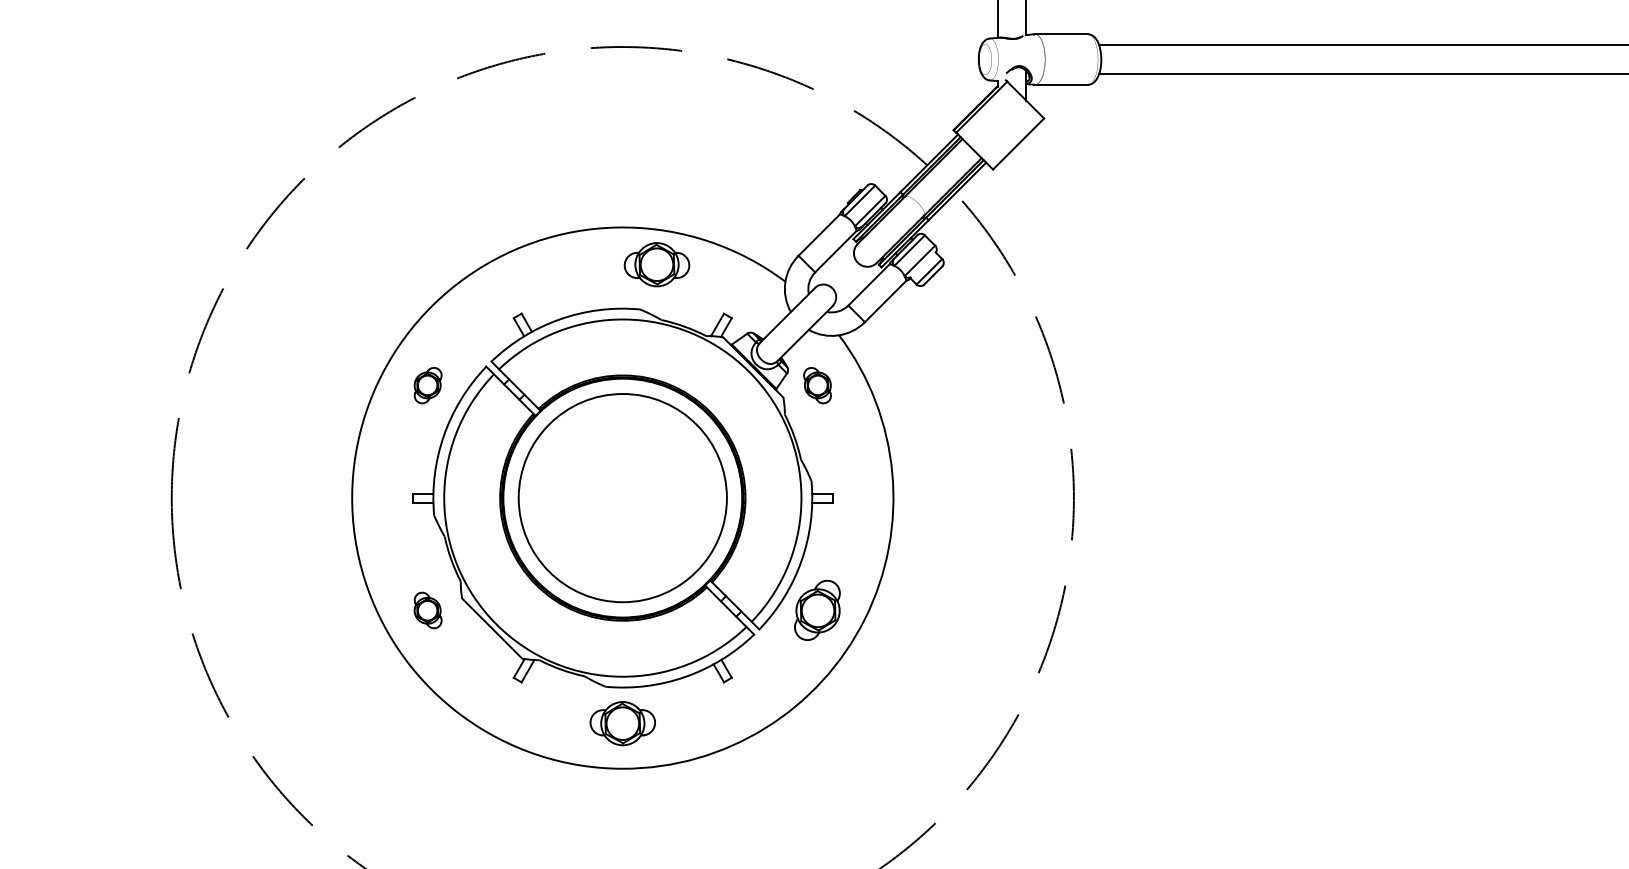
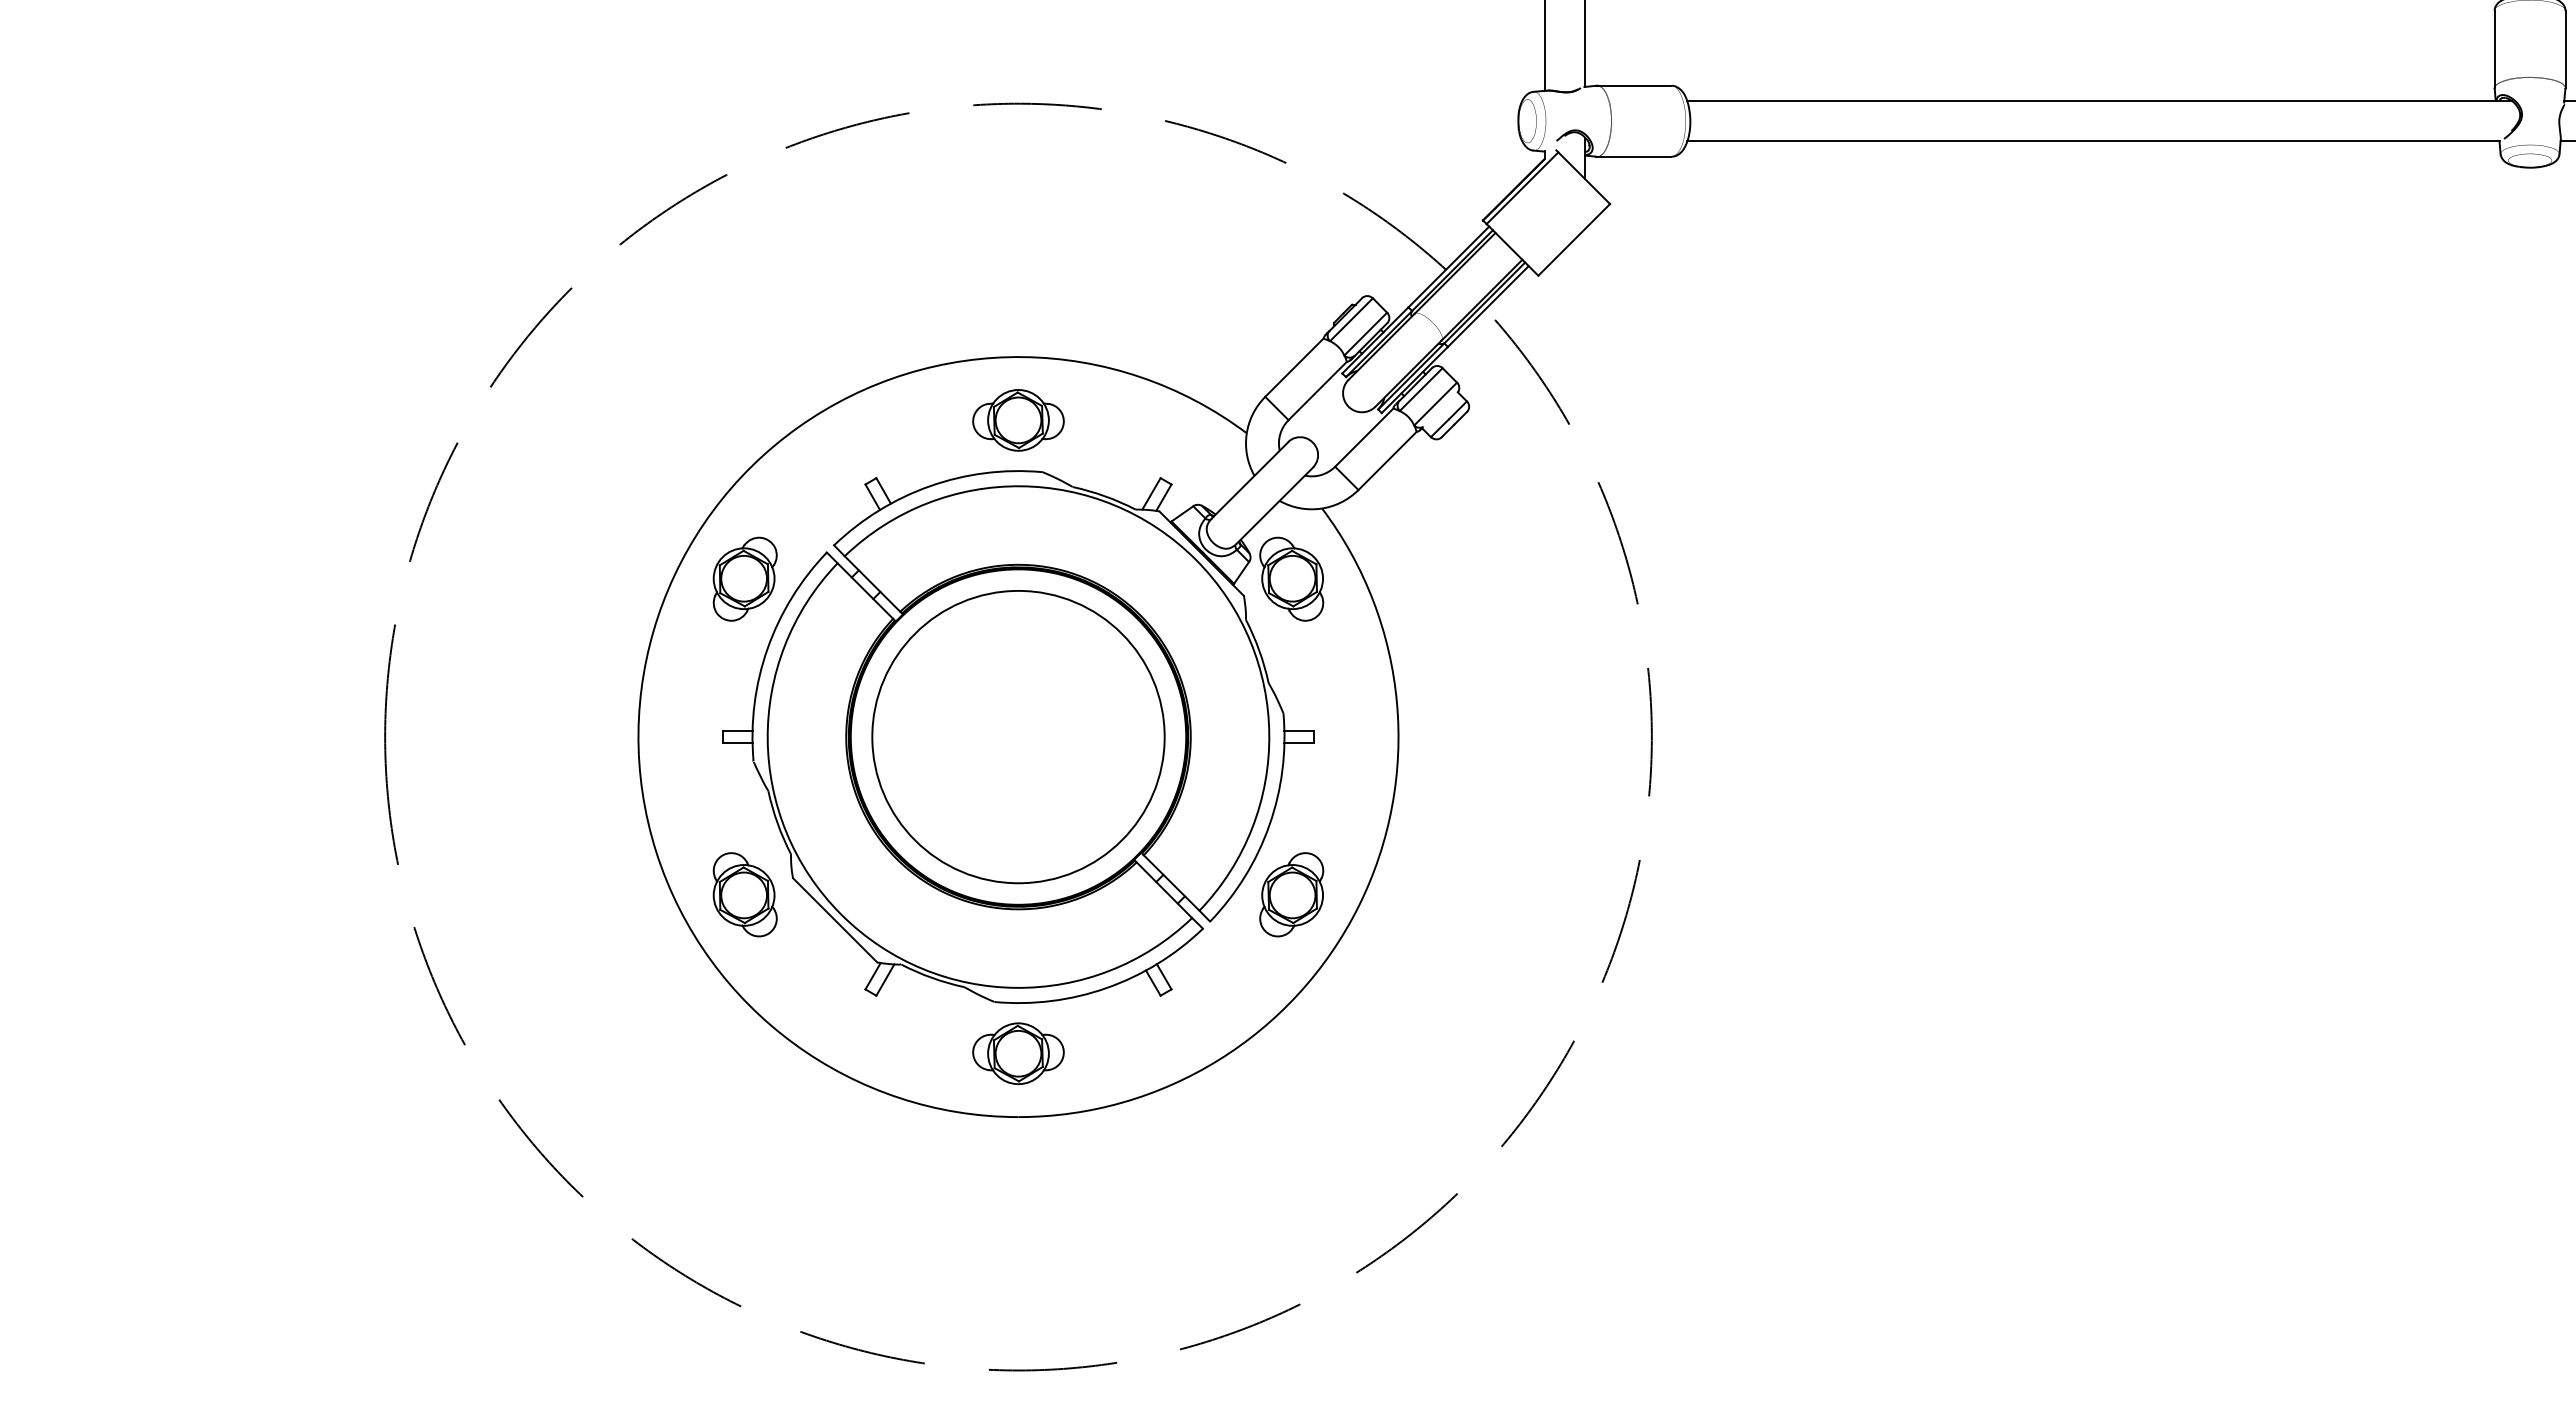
part: (657, 264) -> (1018, 420), moved
part: (427, 385) -> (744, 578), size x1.67
part: (817, 385) -> (1291, 578), size x1.67
part: (427, 610) -> (744, 894), size x1.67

